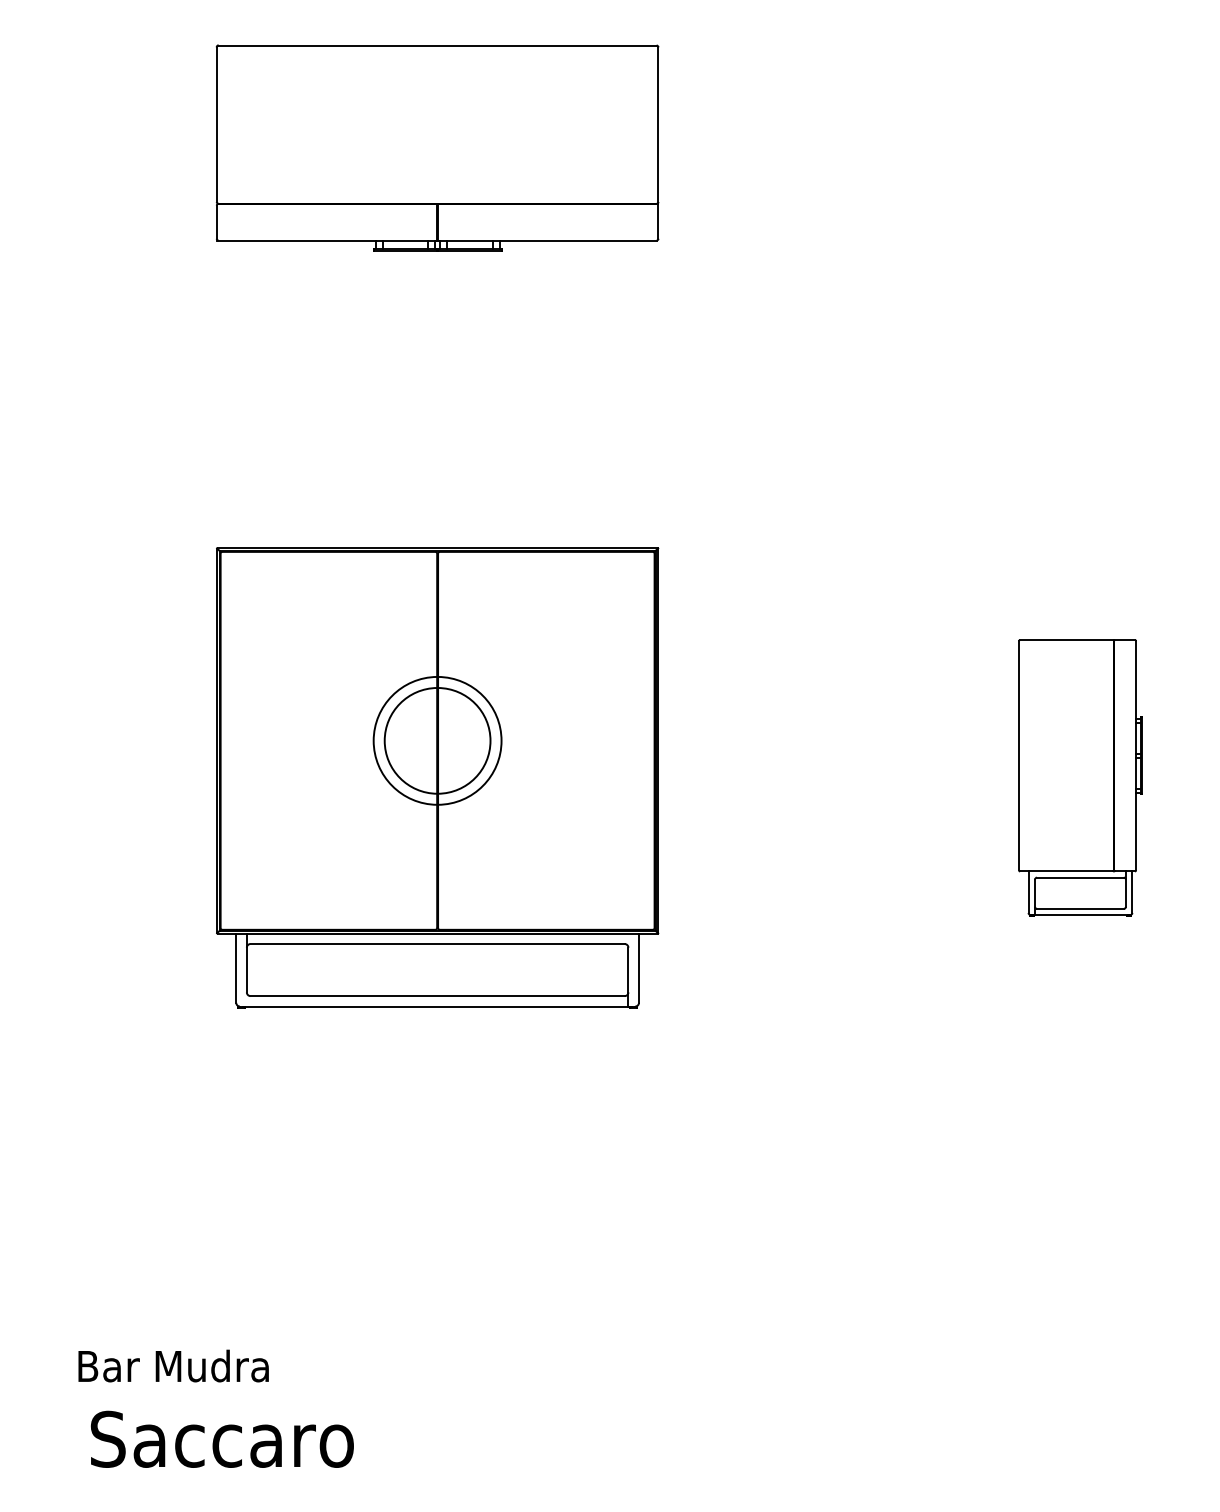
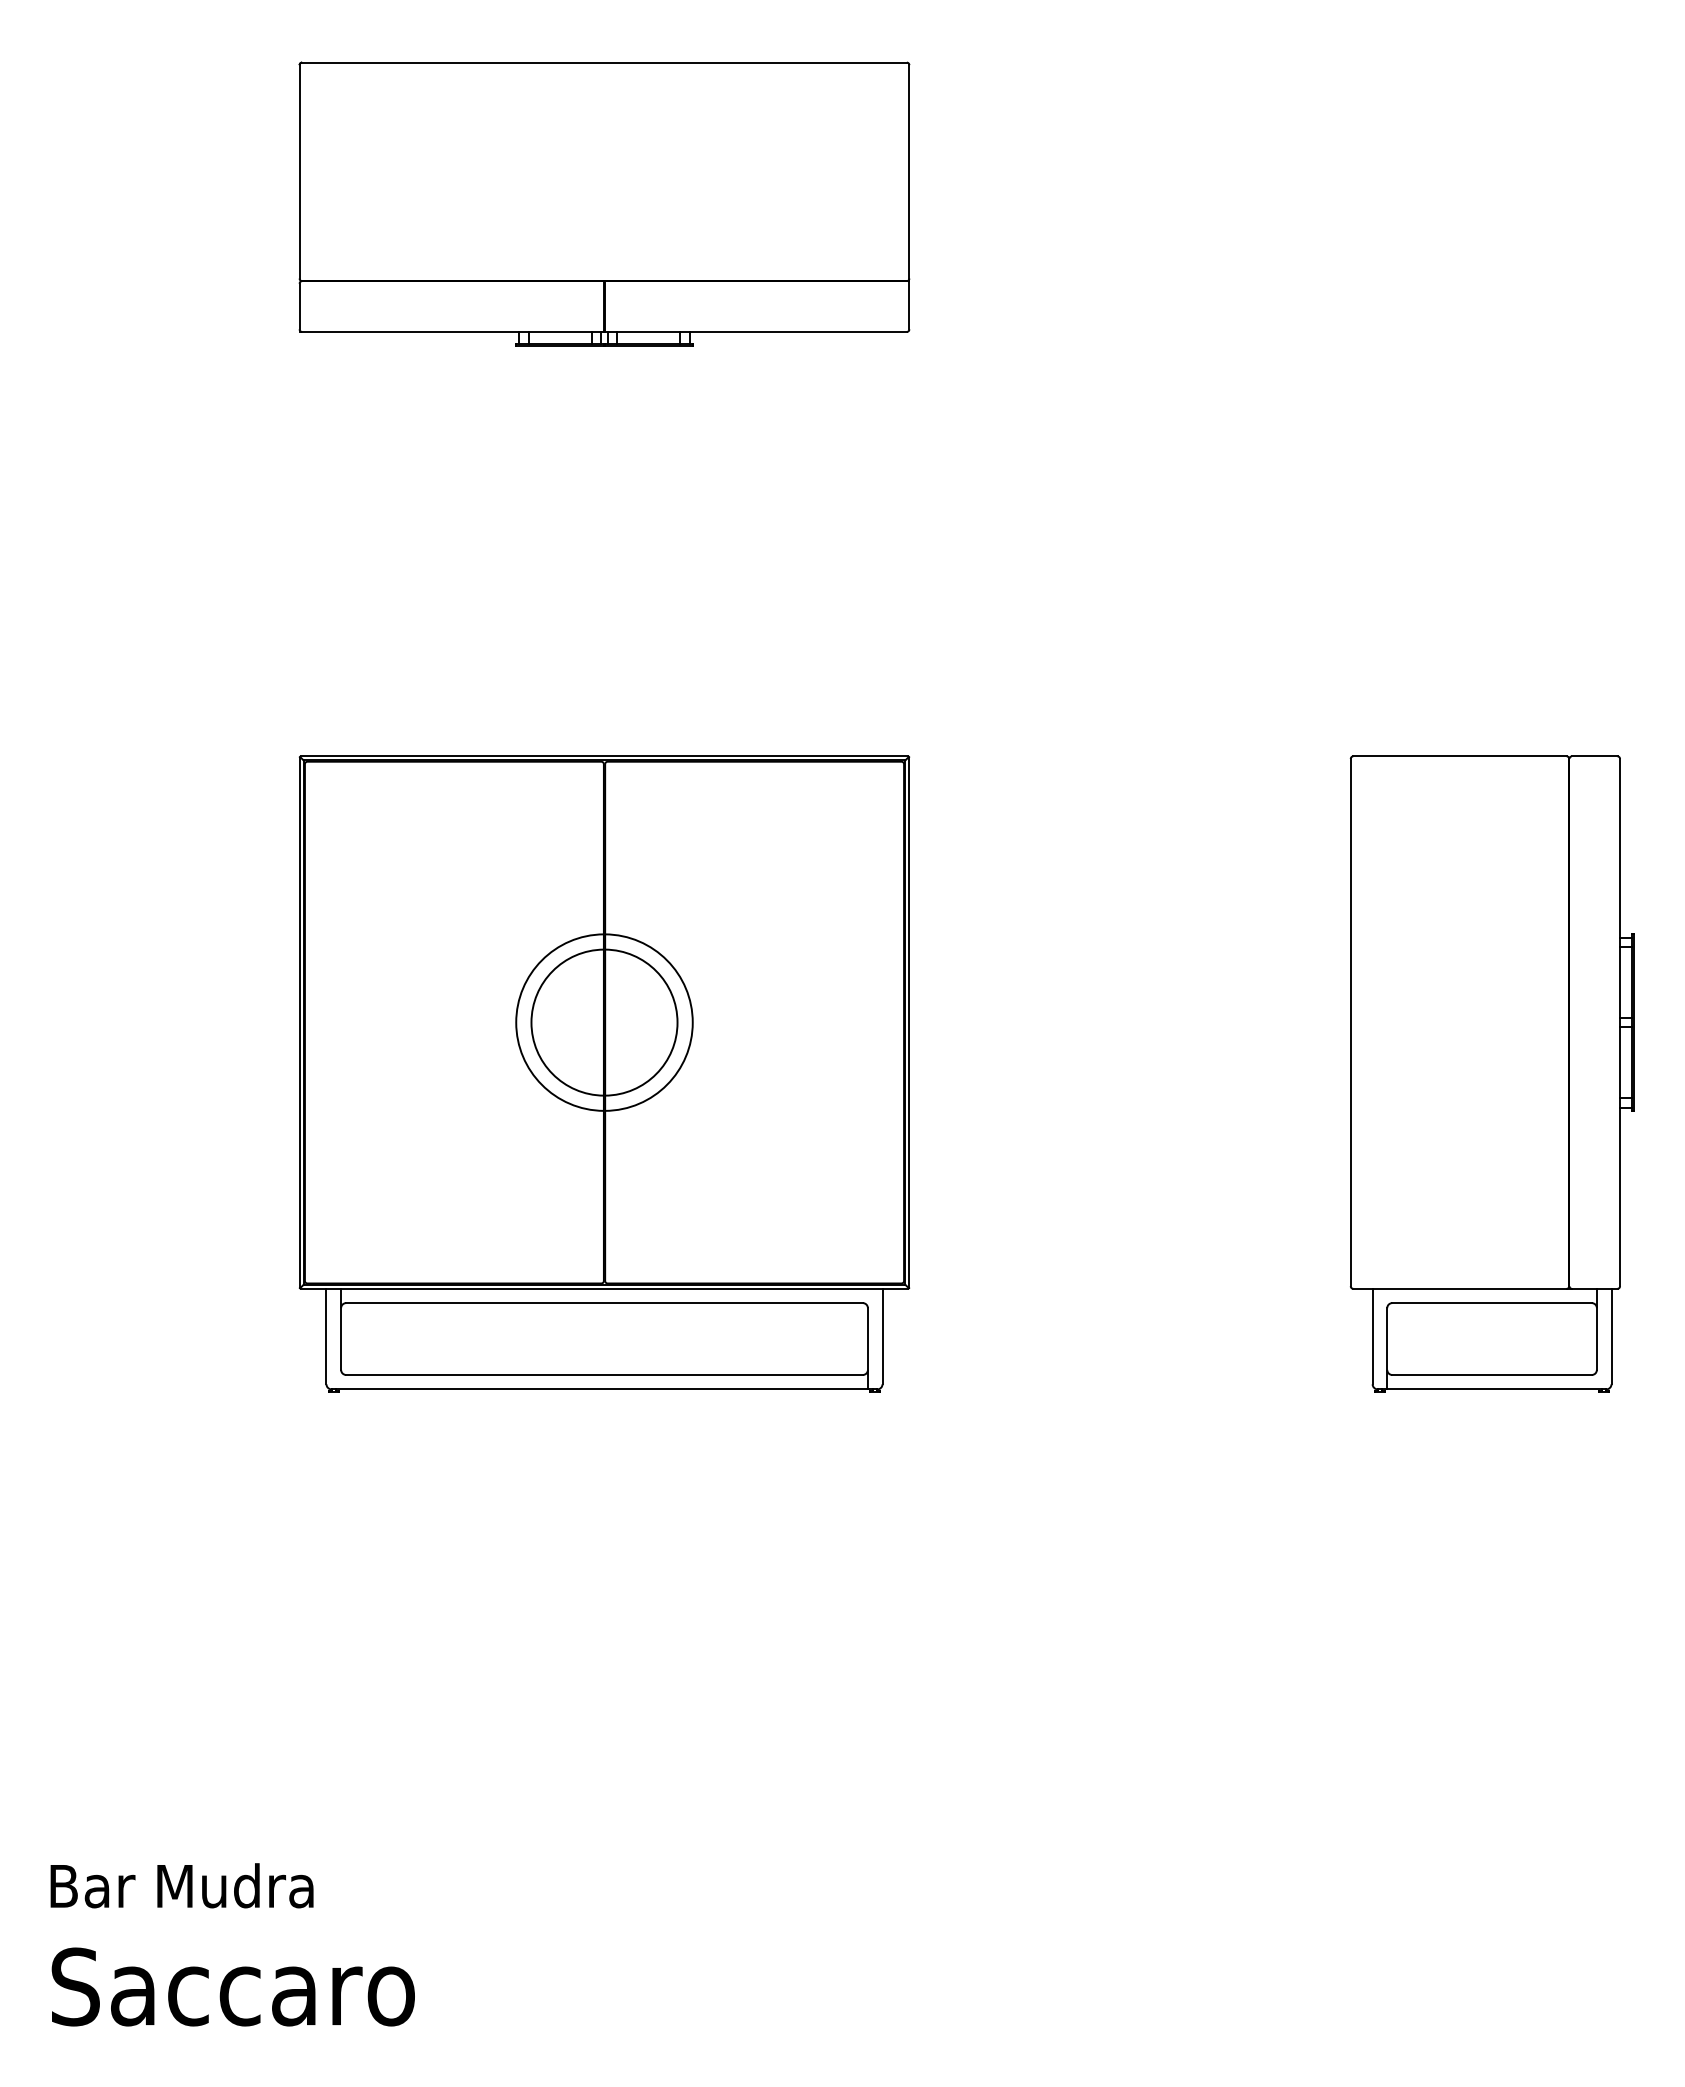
part: (1080, 777) -> (1491, 1073), size x1.67
text: (173, 1365) -> (181, 1885), moved
text: (221, 1439) -> (232, 1986), moved

